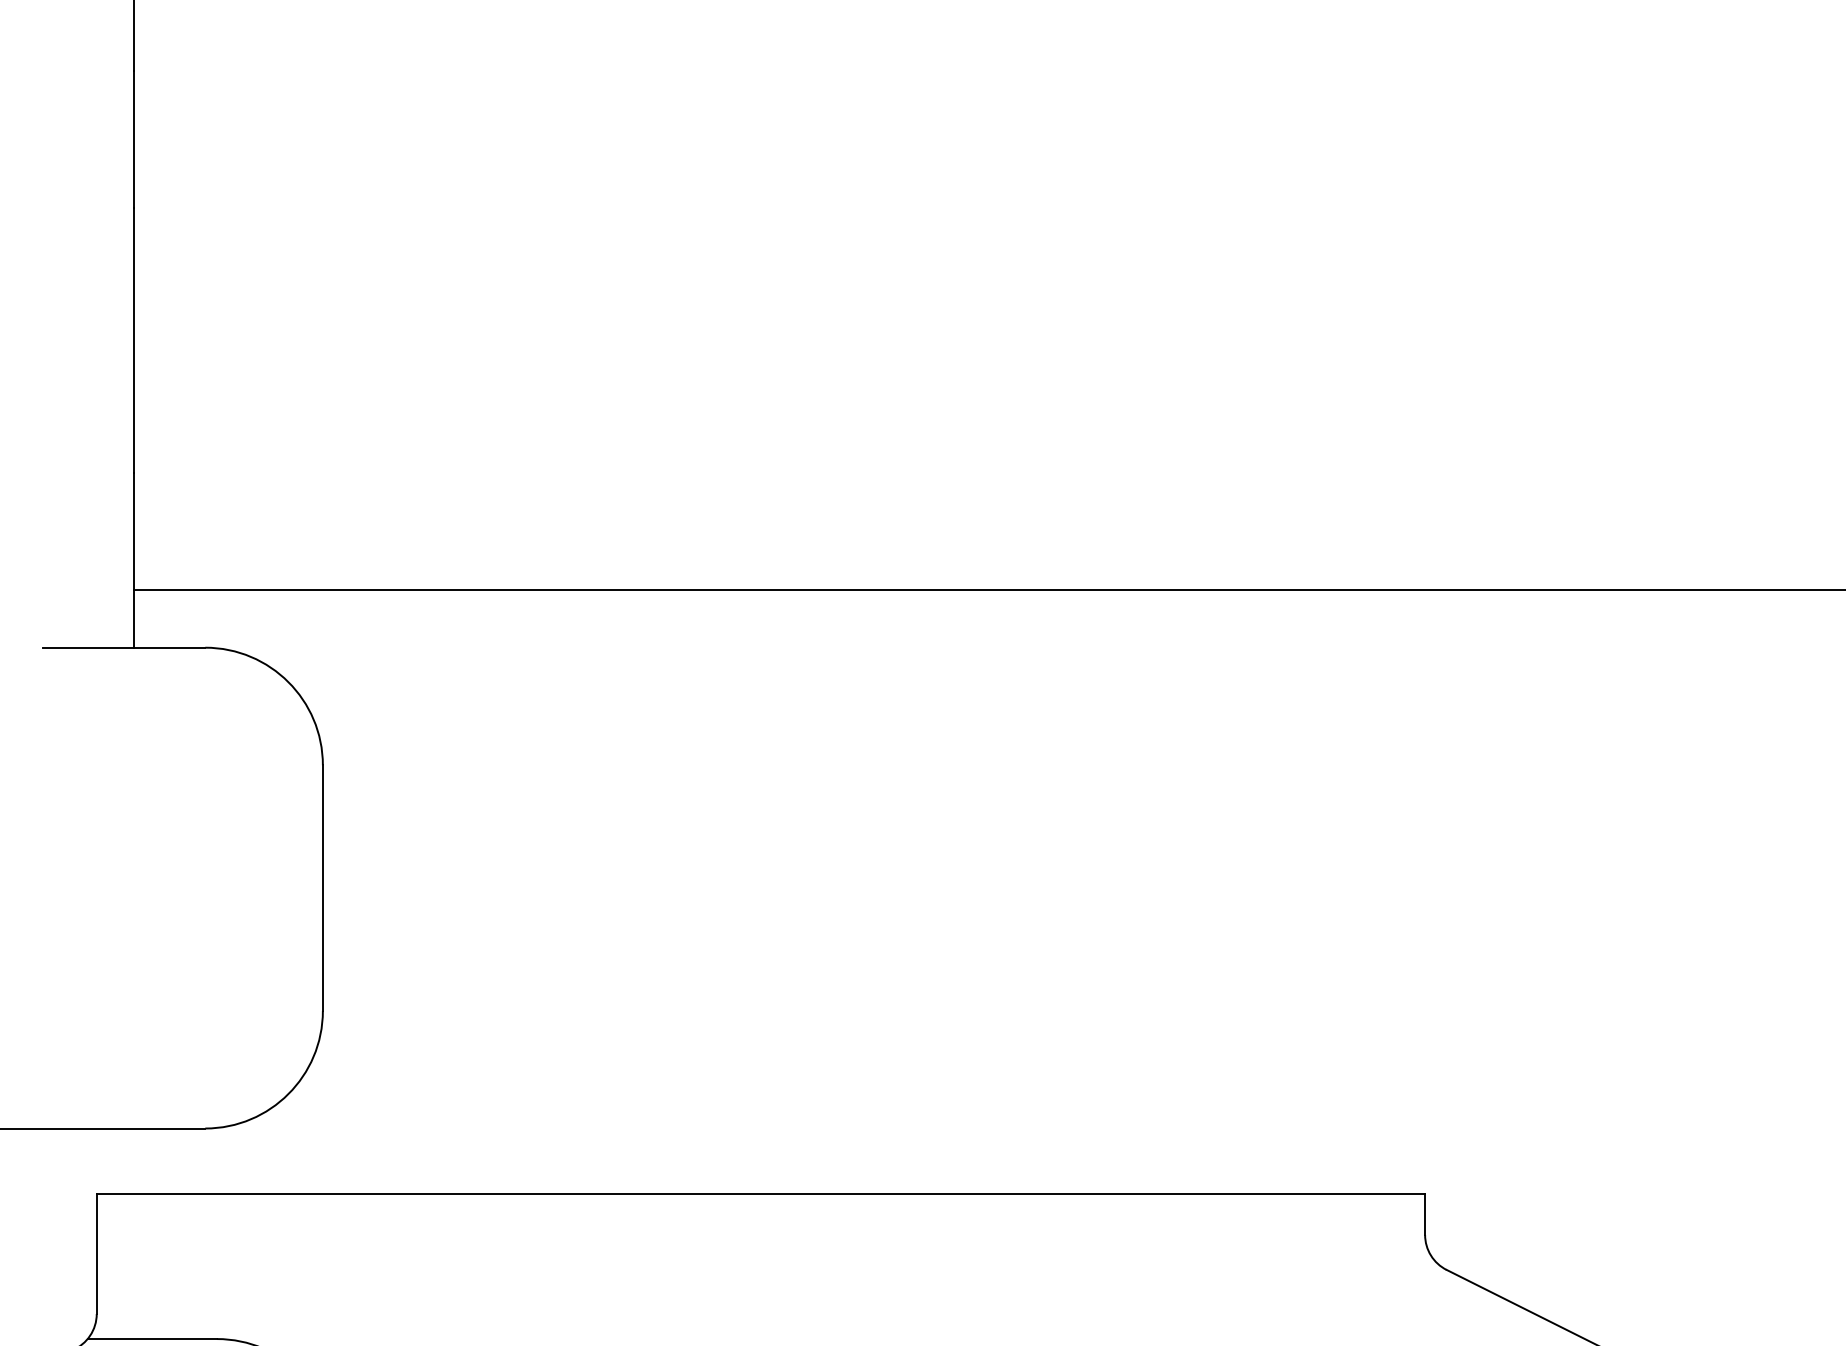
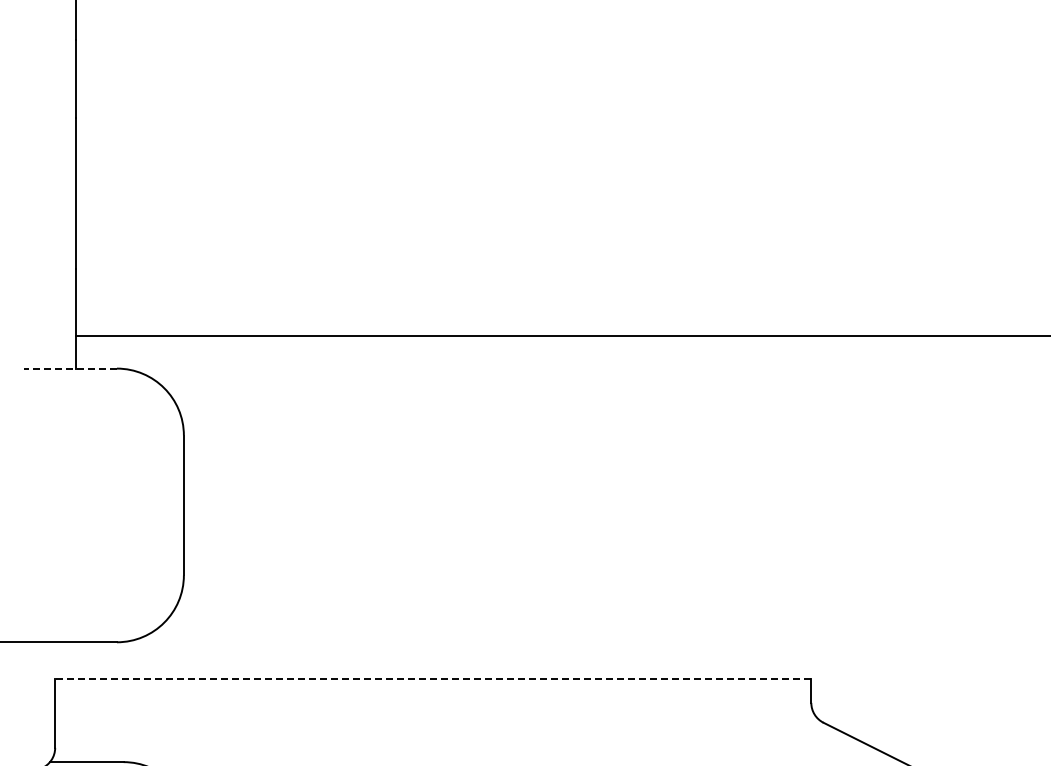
line: (123, 647) -> (70, 368), solid -> dashed
line: (759, 1193) -> (432, 679), solid -> dashed

